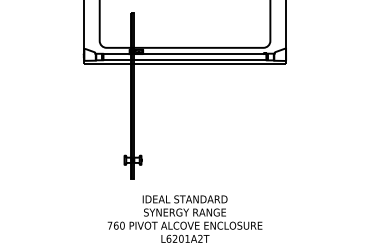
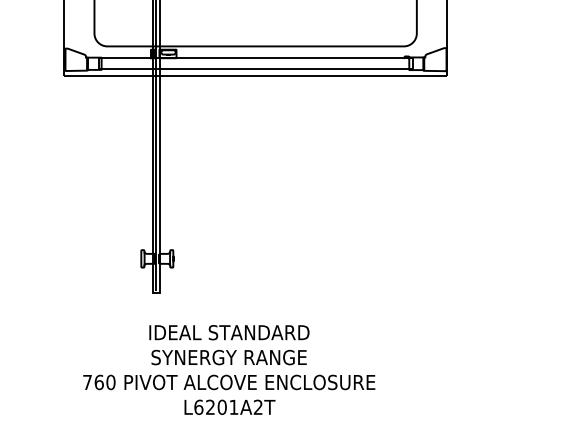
text: (184, 218) -> (228, 368), moved

